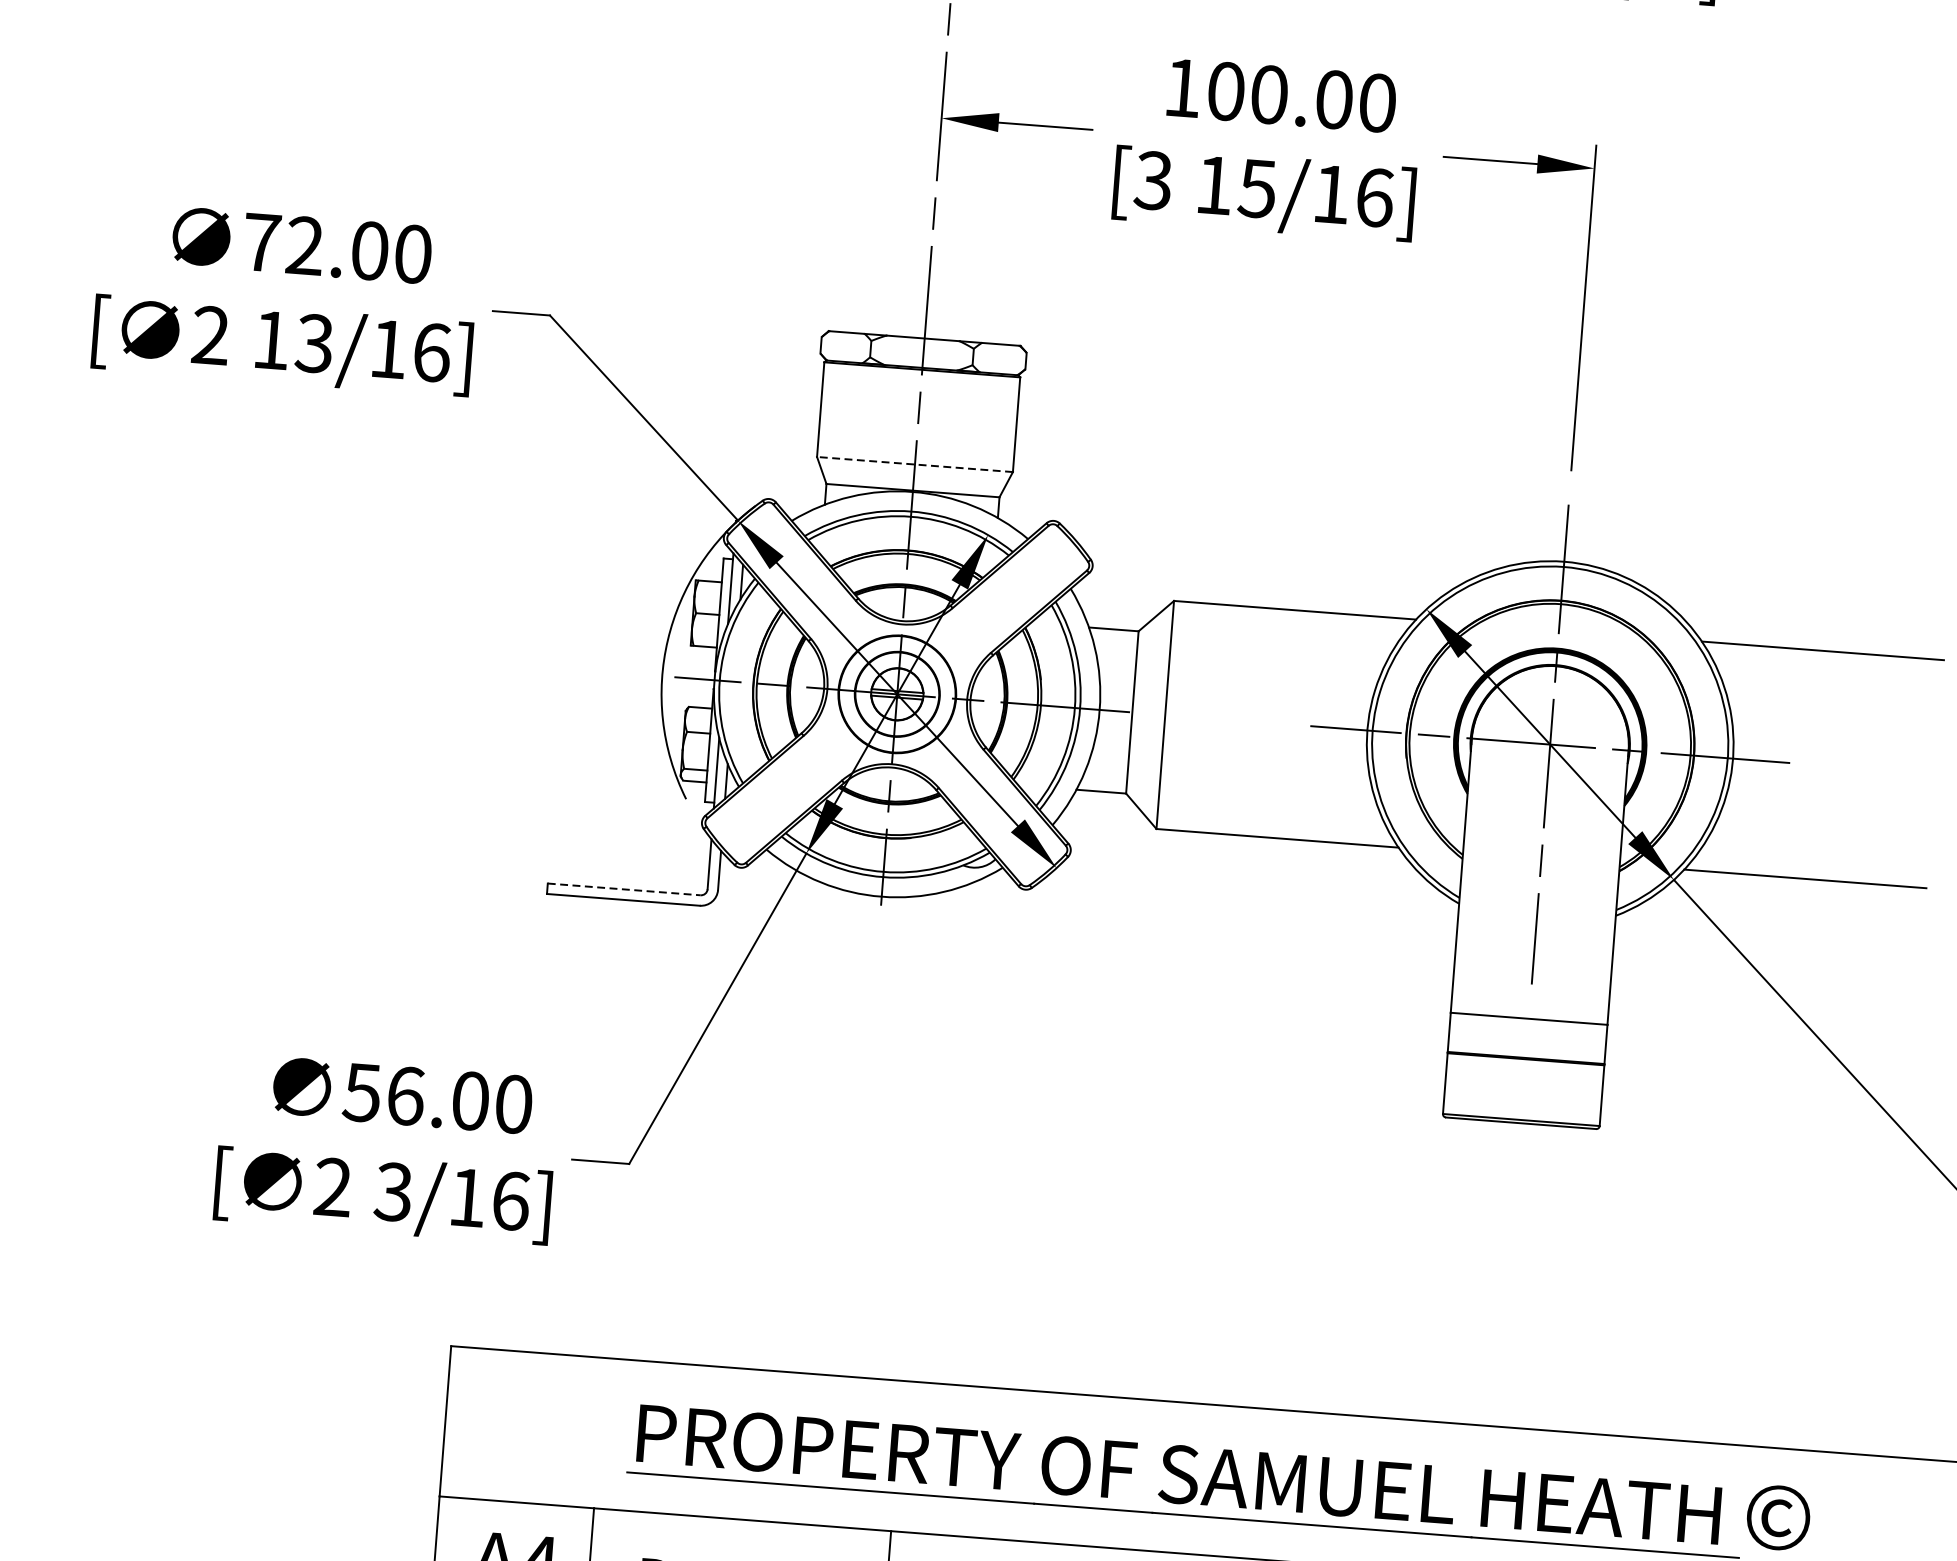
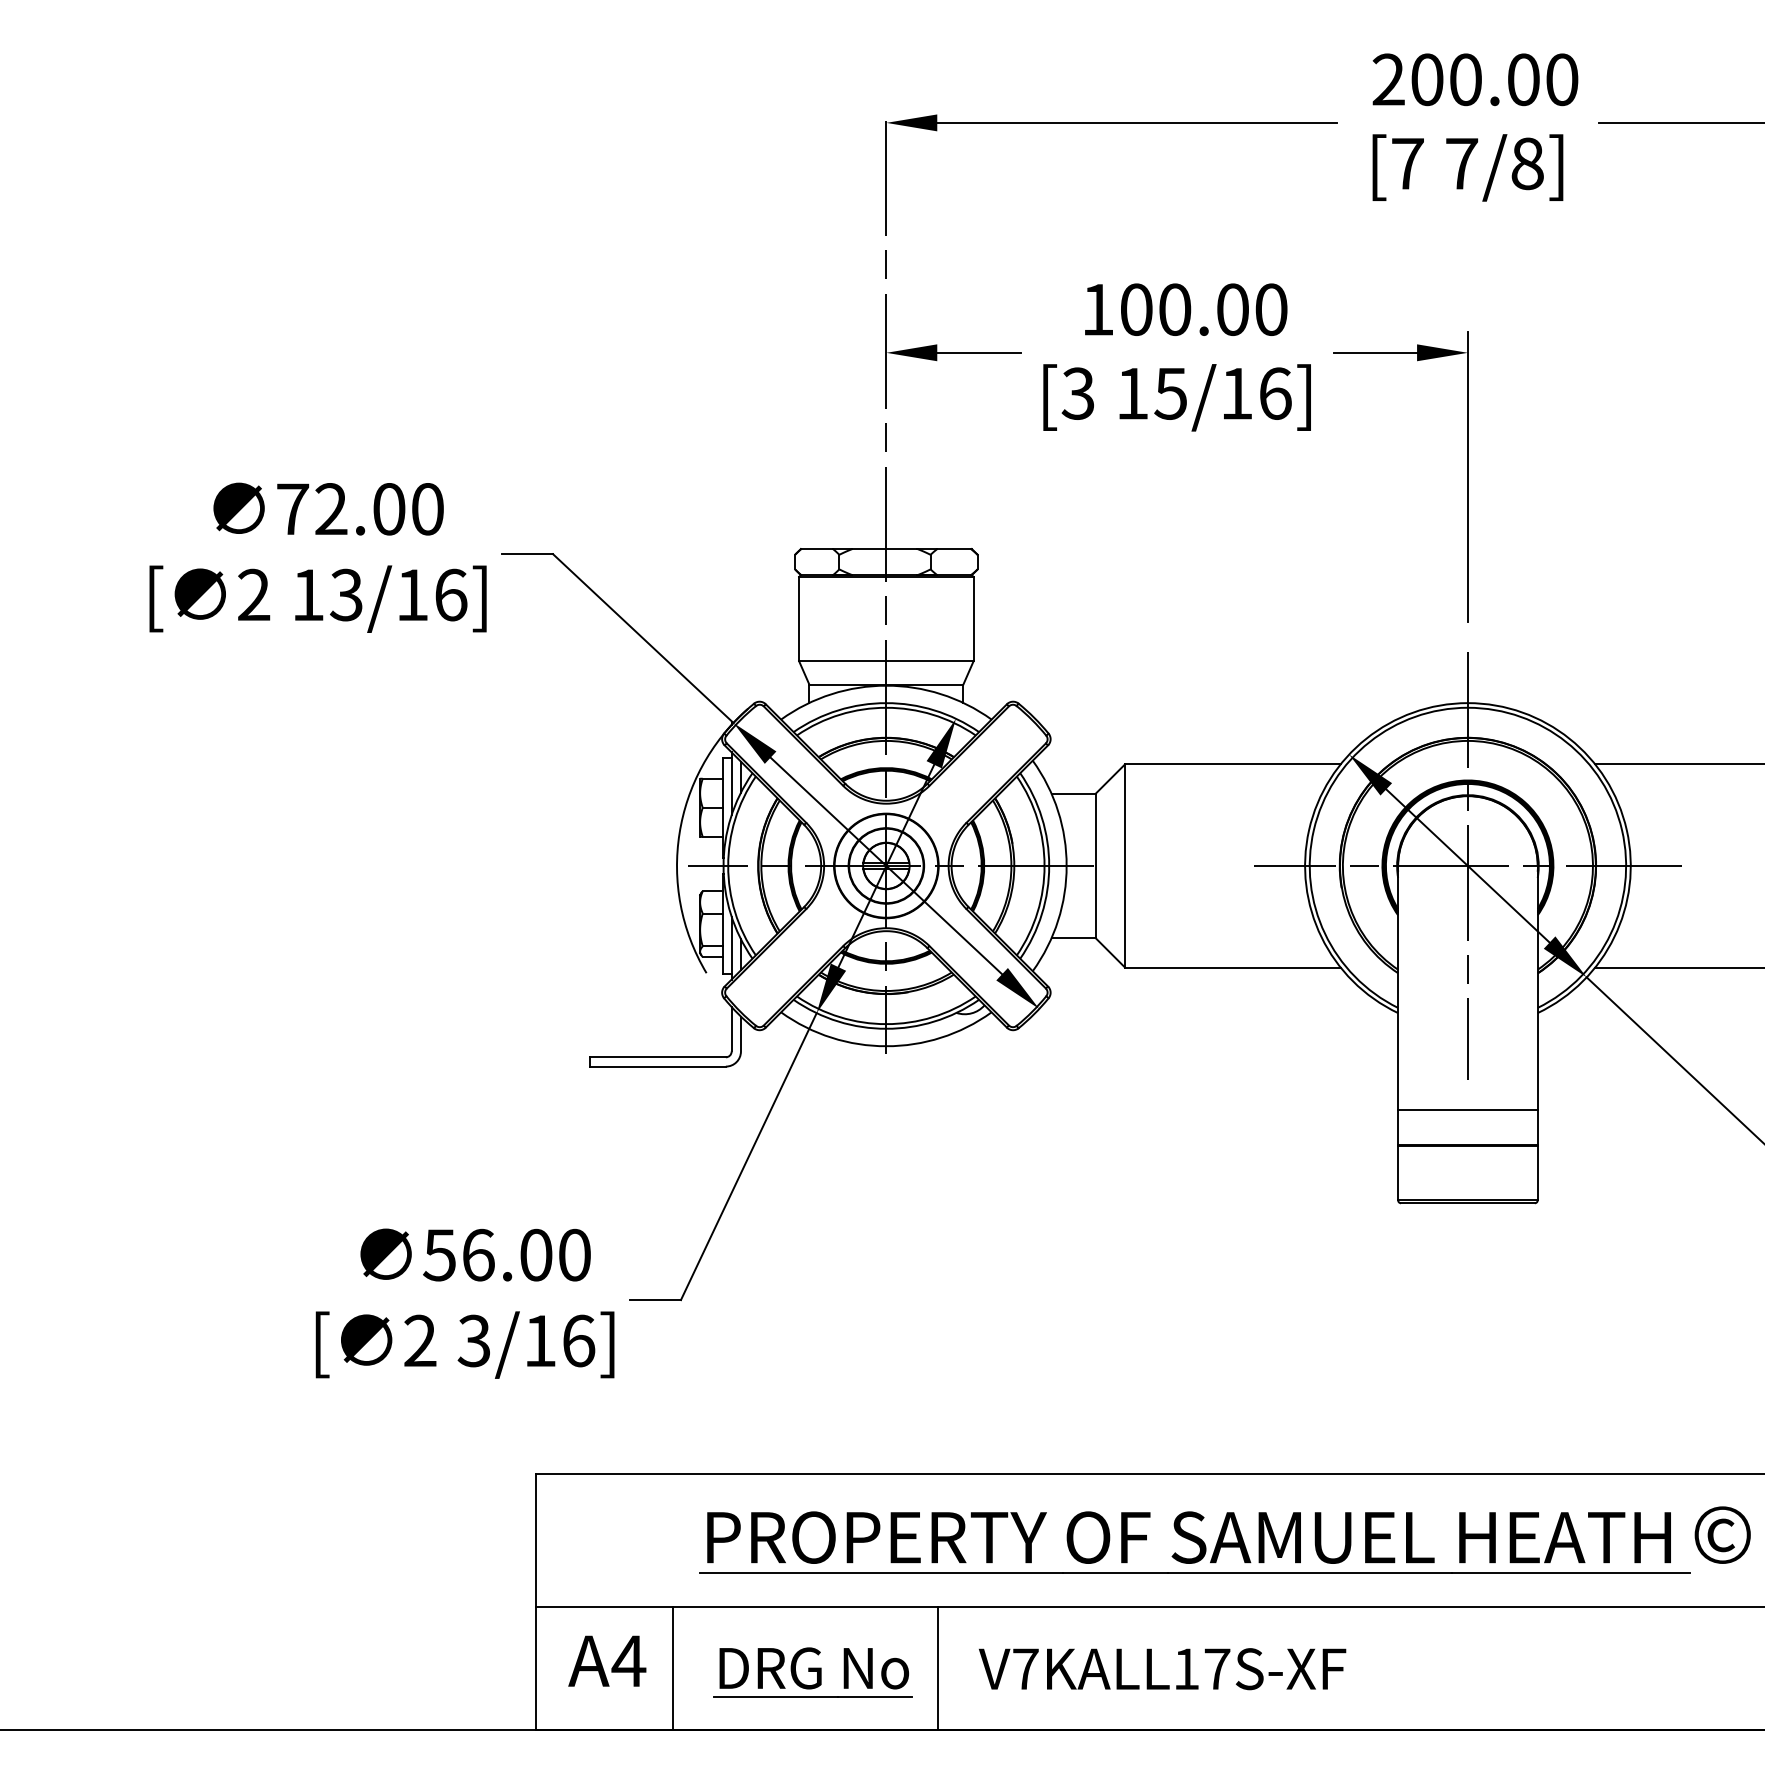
line: (913, 464) -> (885, 661), dashed -> solid
line: (624, 889) -> (658, 1057), dashed -> solid

